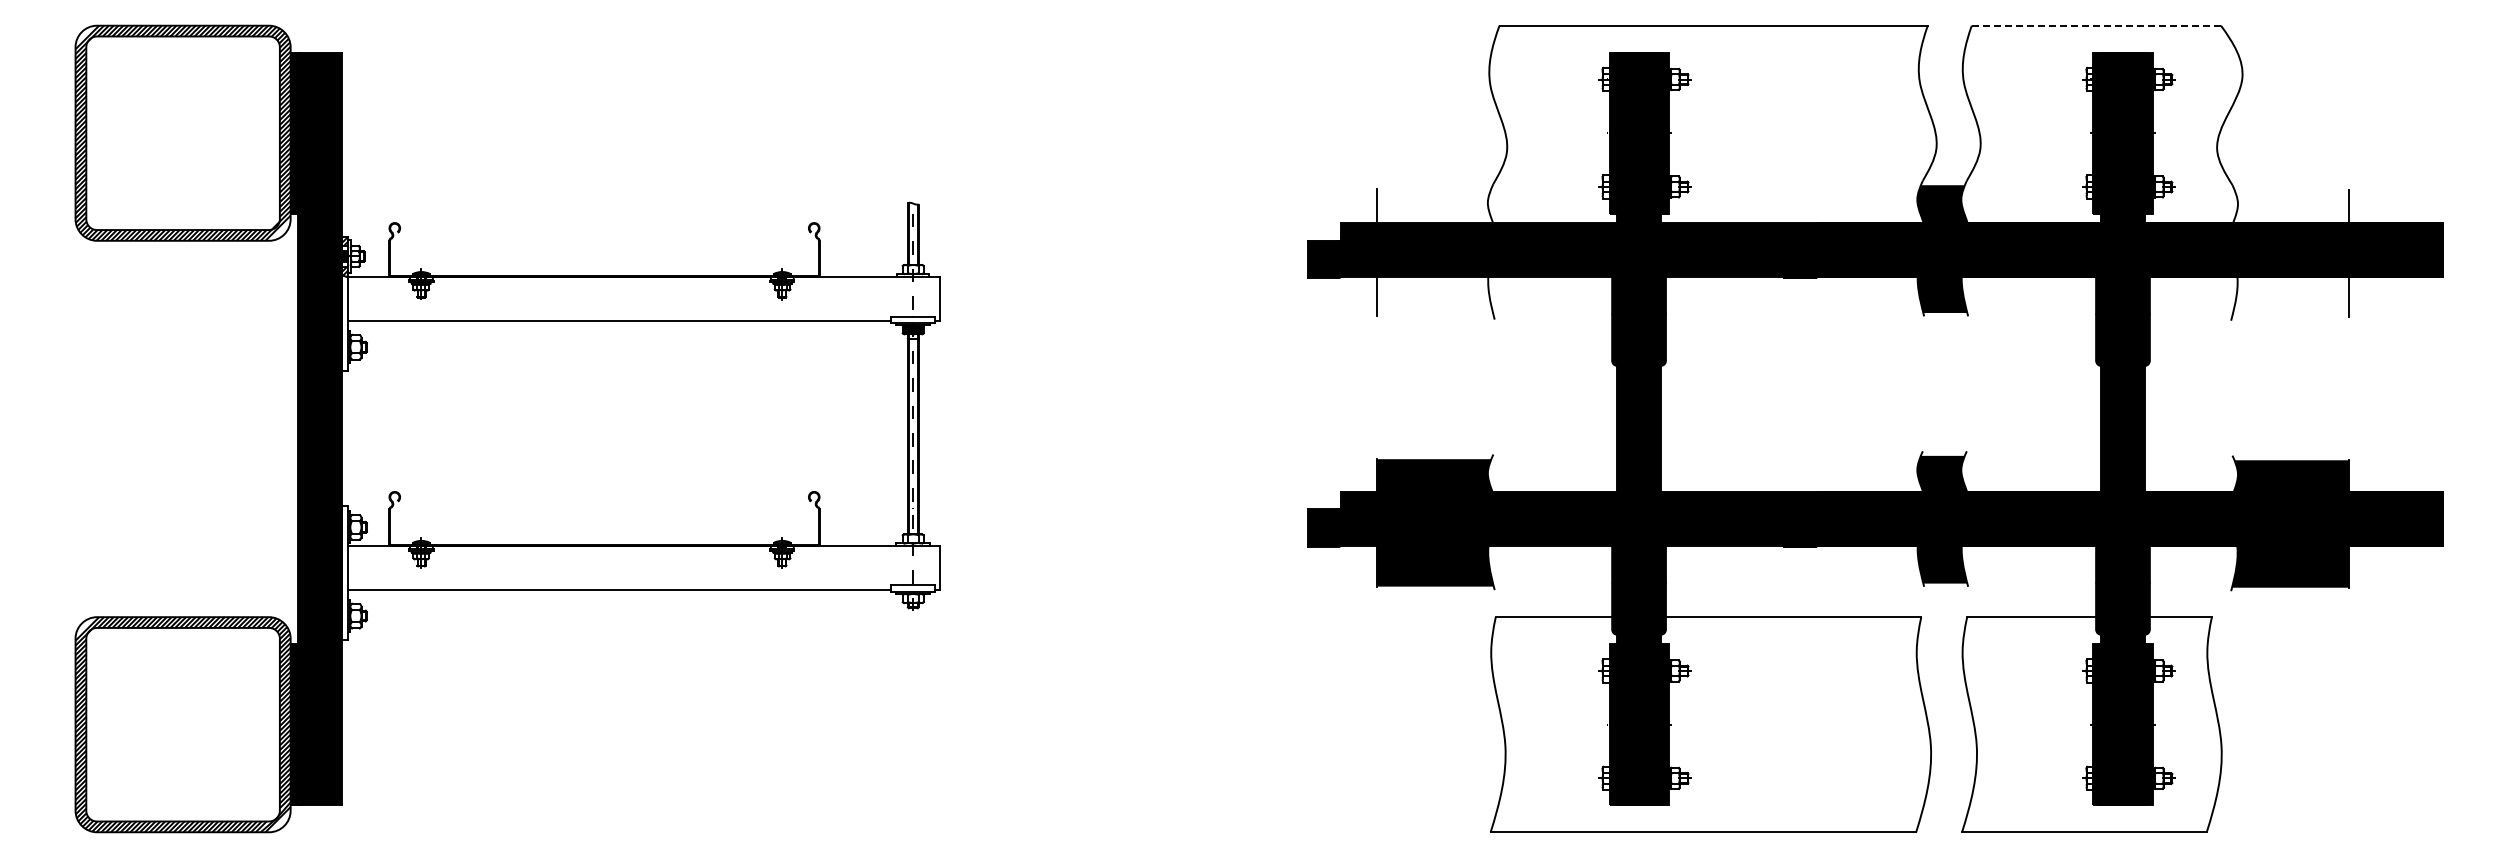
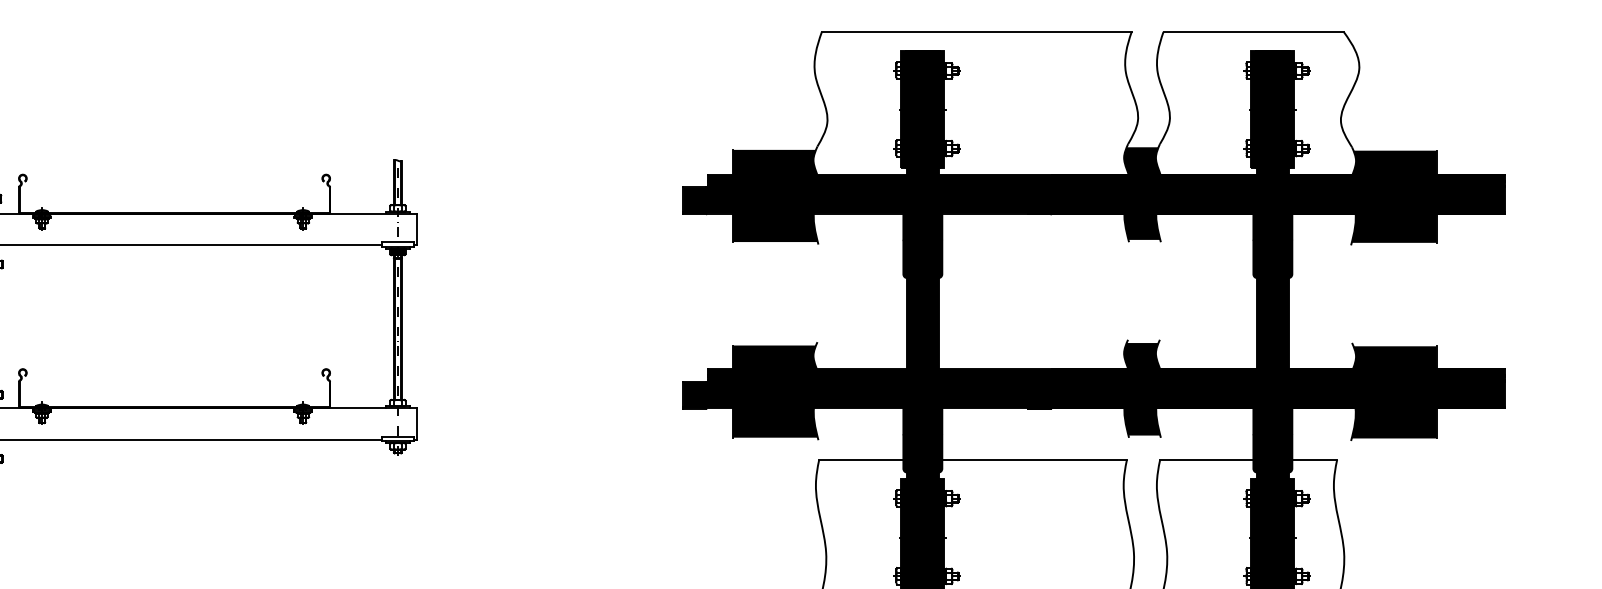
line: (2096, 25) -> (1253, 31), dashed -> solid
fill: (1436, 252) -> (776, 196), added
fill: (2289, 253) -> (1393, 196), added

